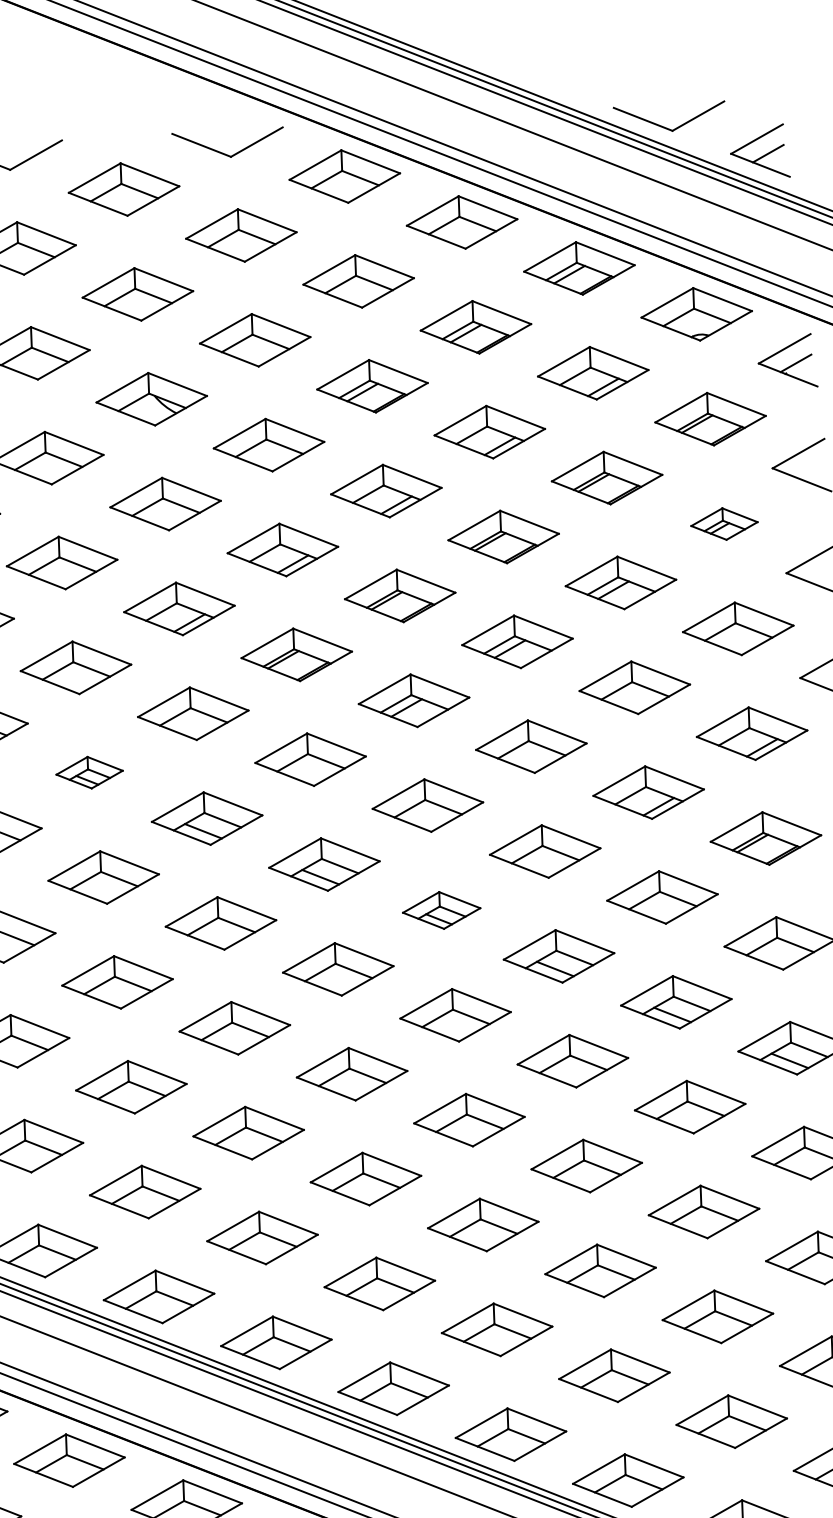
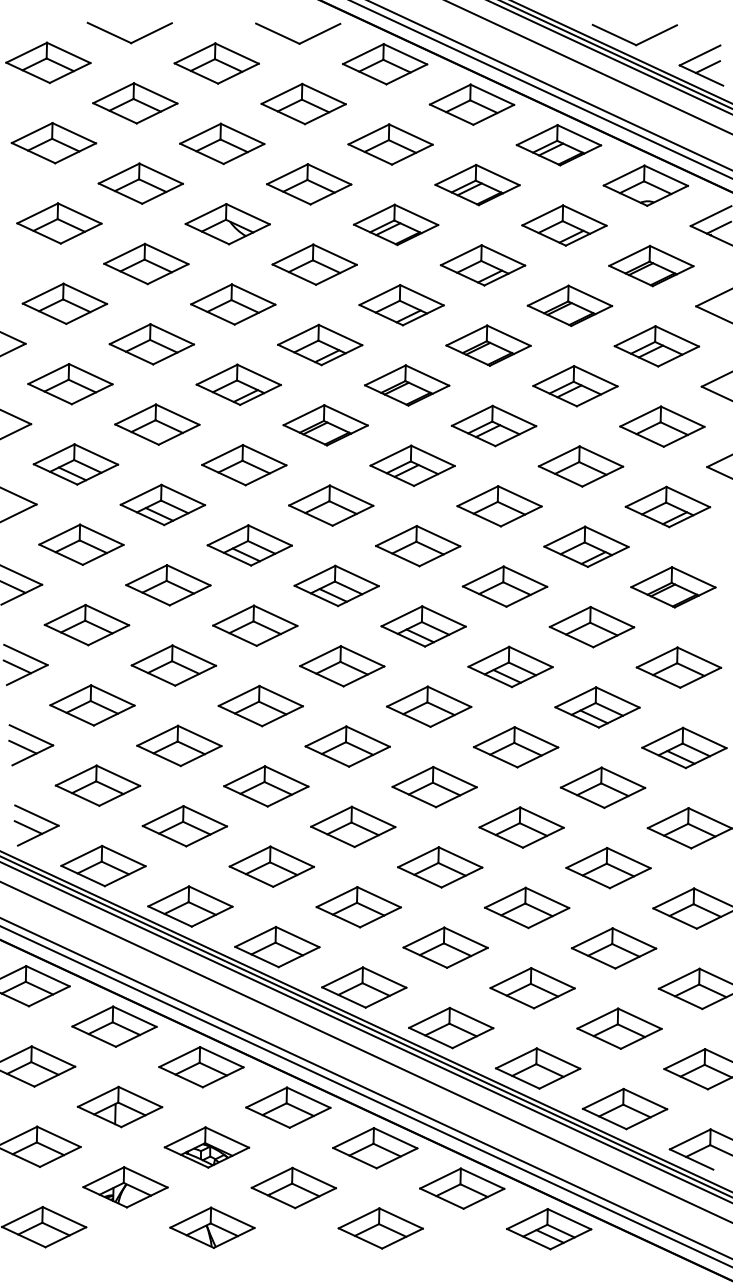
part: (723, 524) -> (656, 346), size x1.67
part: (89, 772) -> (162, 504), size x1.67
part: (441, 910) -> (423, 626), size x1.43

